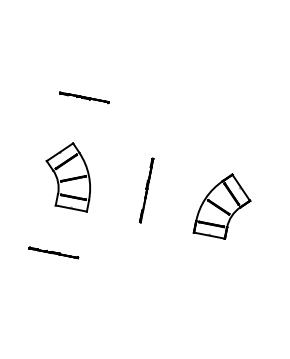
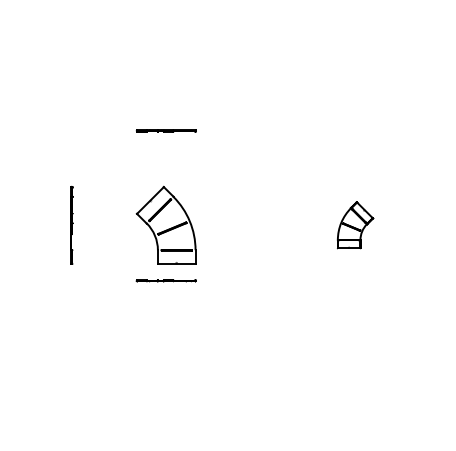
line: (146, 189) -> (260, 224), removed
part: (224, 204) -> (355, 224), size x0.6
line: (53, 252) -> (165, 280), moved

